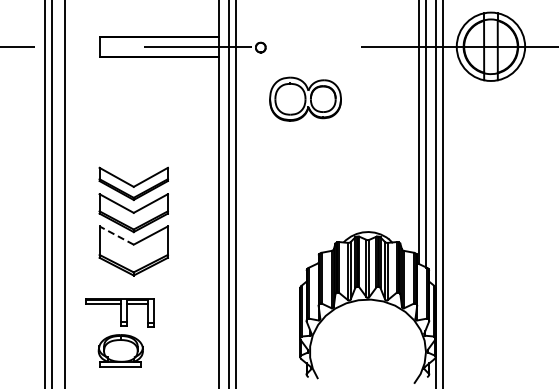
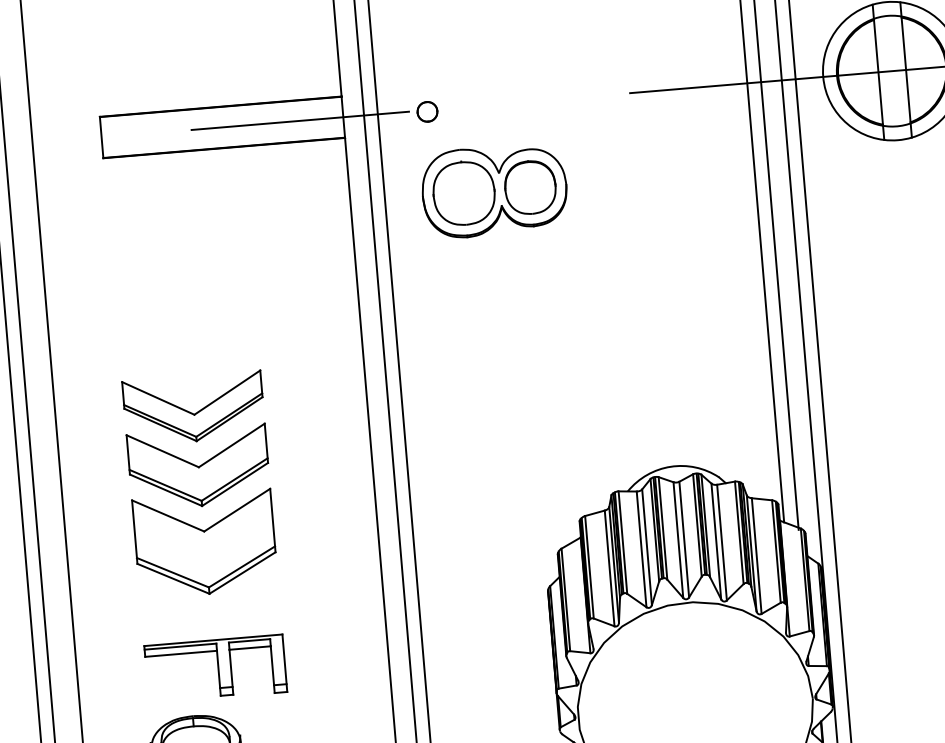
part: (305, 98) -> (494, 189), moved
line: (116, 235) -> (167, 515), dashed -> solid
part: (119, 312) -> (215, 668), moved

